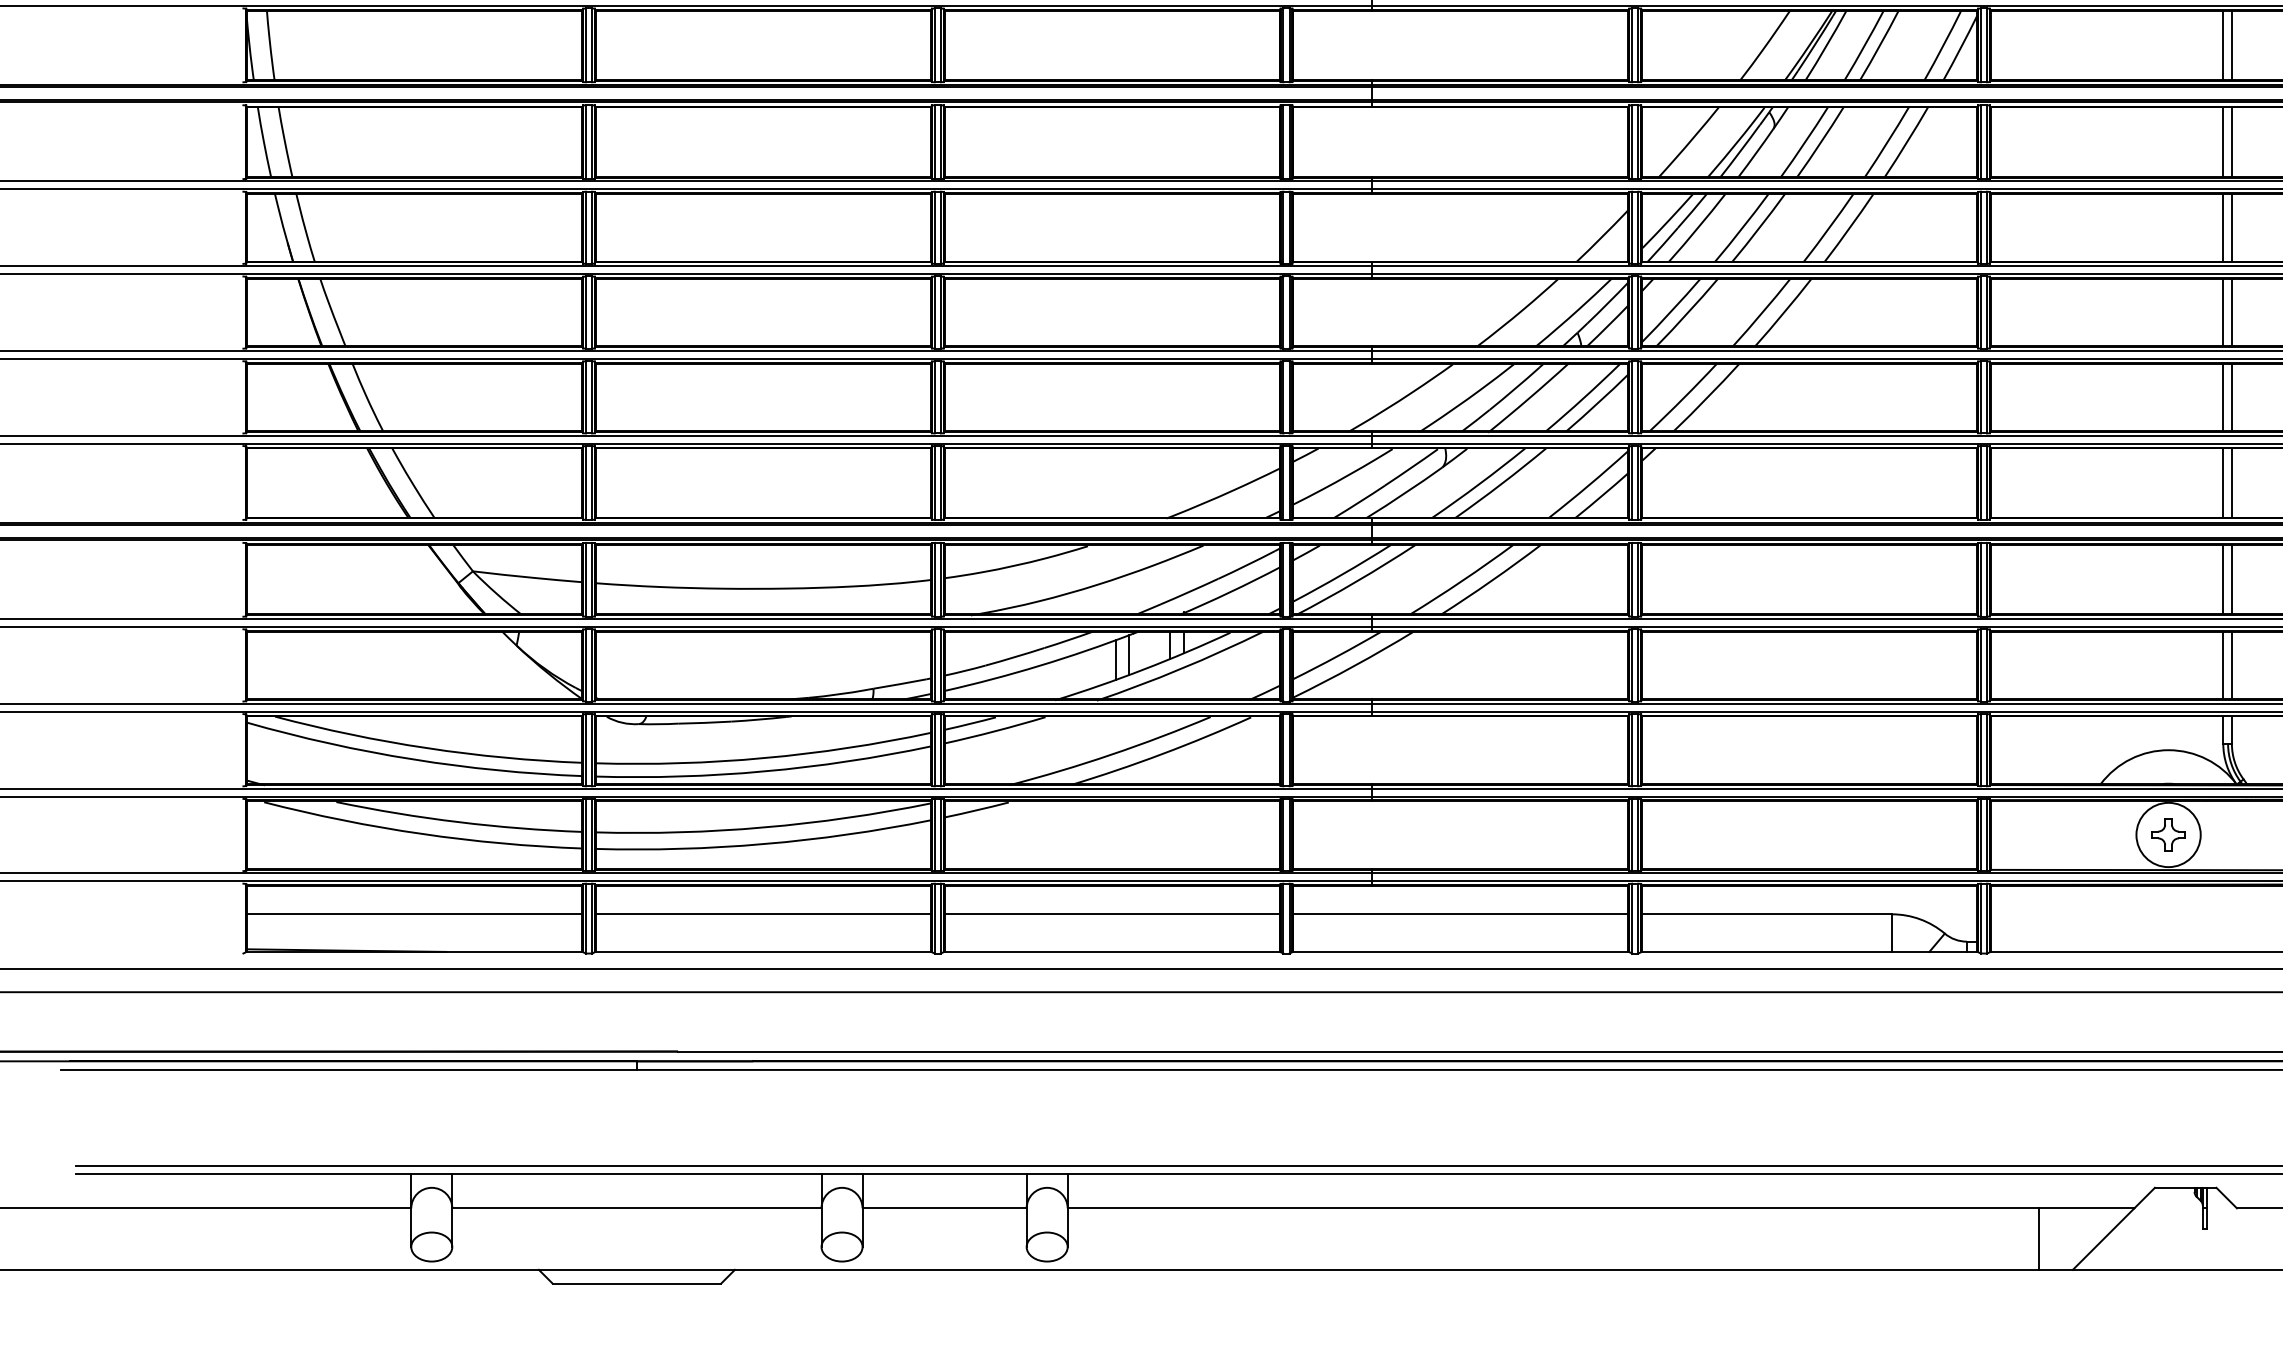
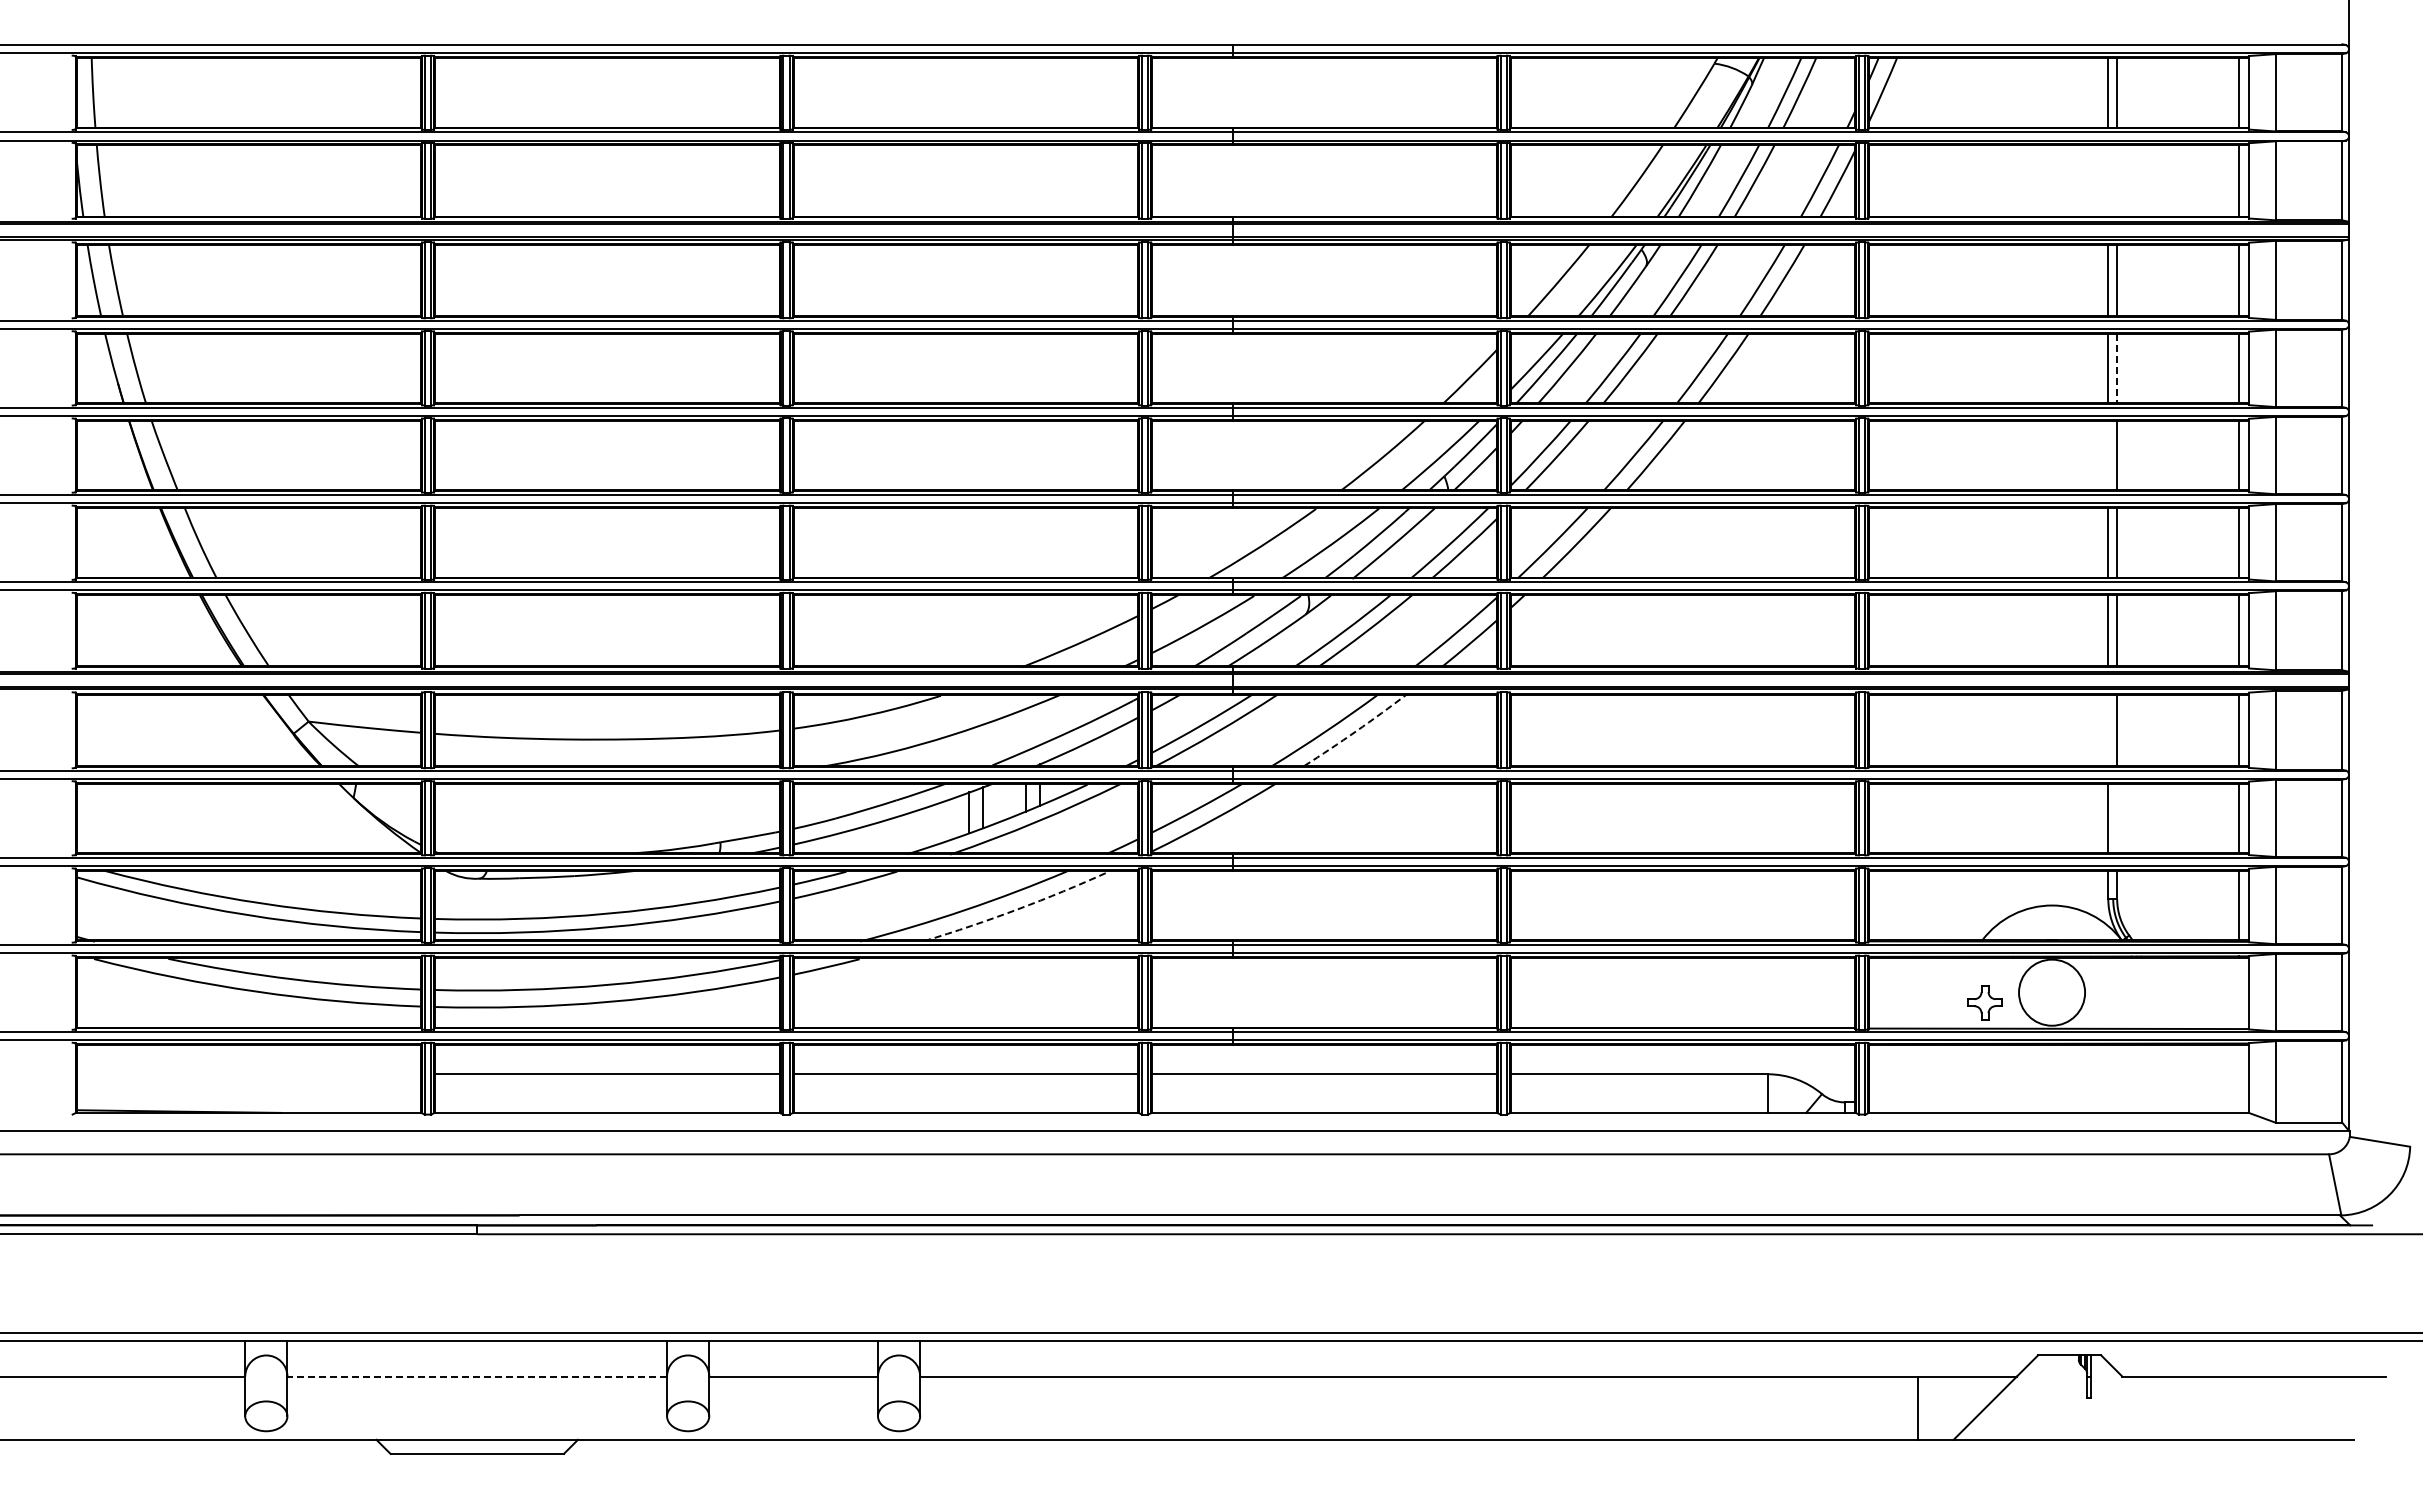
line: (2223, 45) -> (2108, 180), removed
line: (2232, 45) -> (2117, 180), removed
line: (2232, 227) -> (2117, 368), solid -> dashed
line: (2223, 312) -> (2108, 455), removed
line: (2223, 579) -> (2108, 729), removed
arc: (1492, 580) -> (1356, 731), solid -> dashed
line: (2232, 665) -> (2117, 818), removed
arc: (1162, 754) -> (1017, 909), solid -> dashed
part: (2168, 834) -> (1984, 1002), moved
line: (414, 914) -> (248, 1074), removed
line: (637, 1208) -> (477, 1376), solid -> dashed

